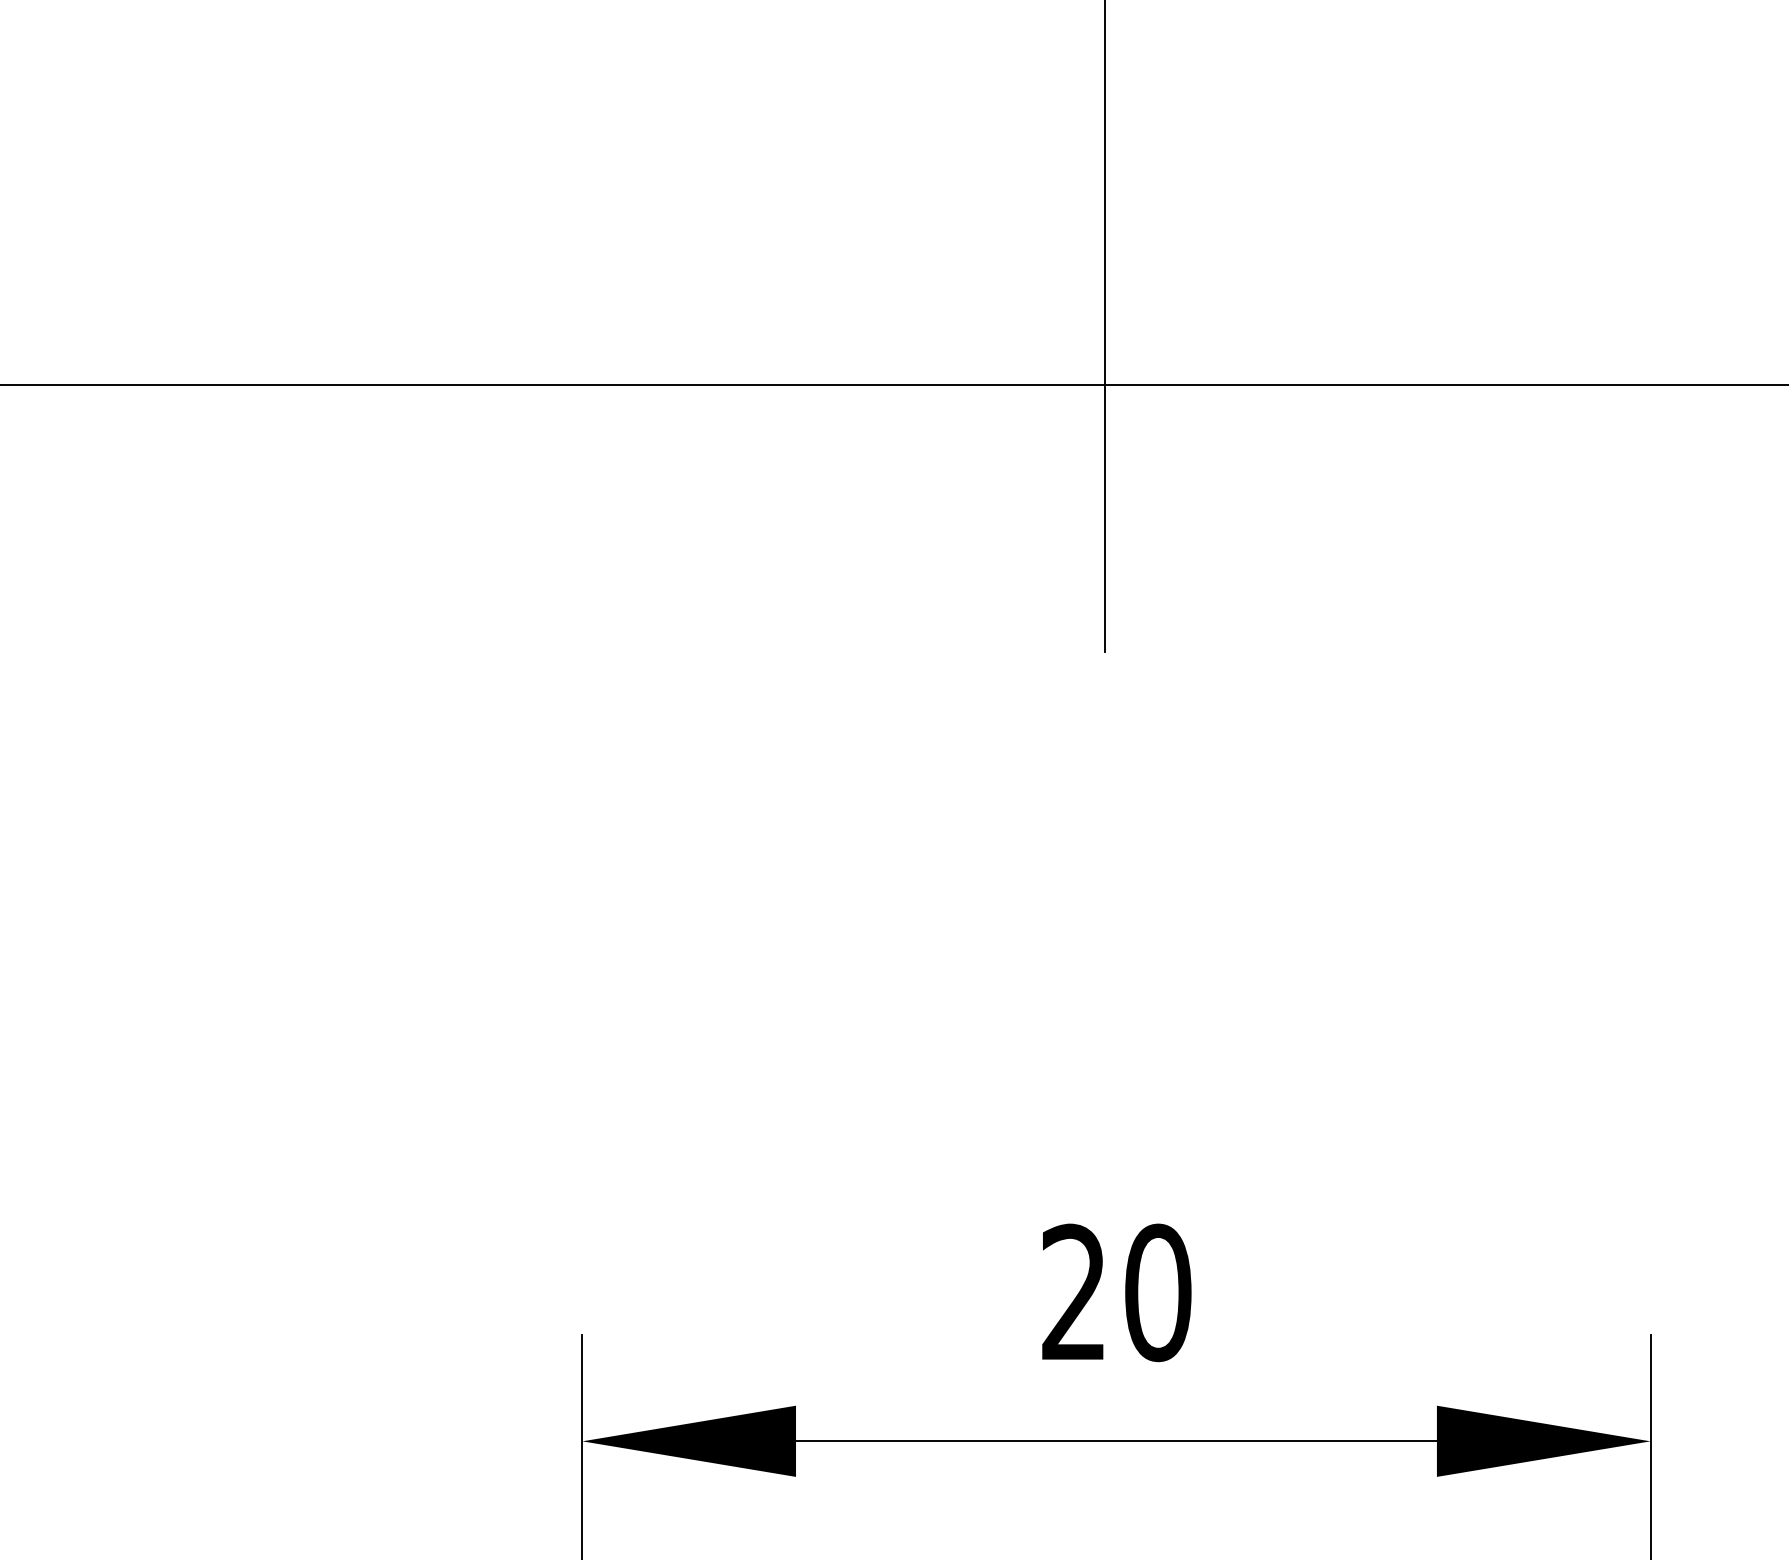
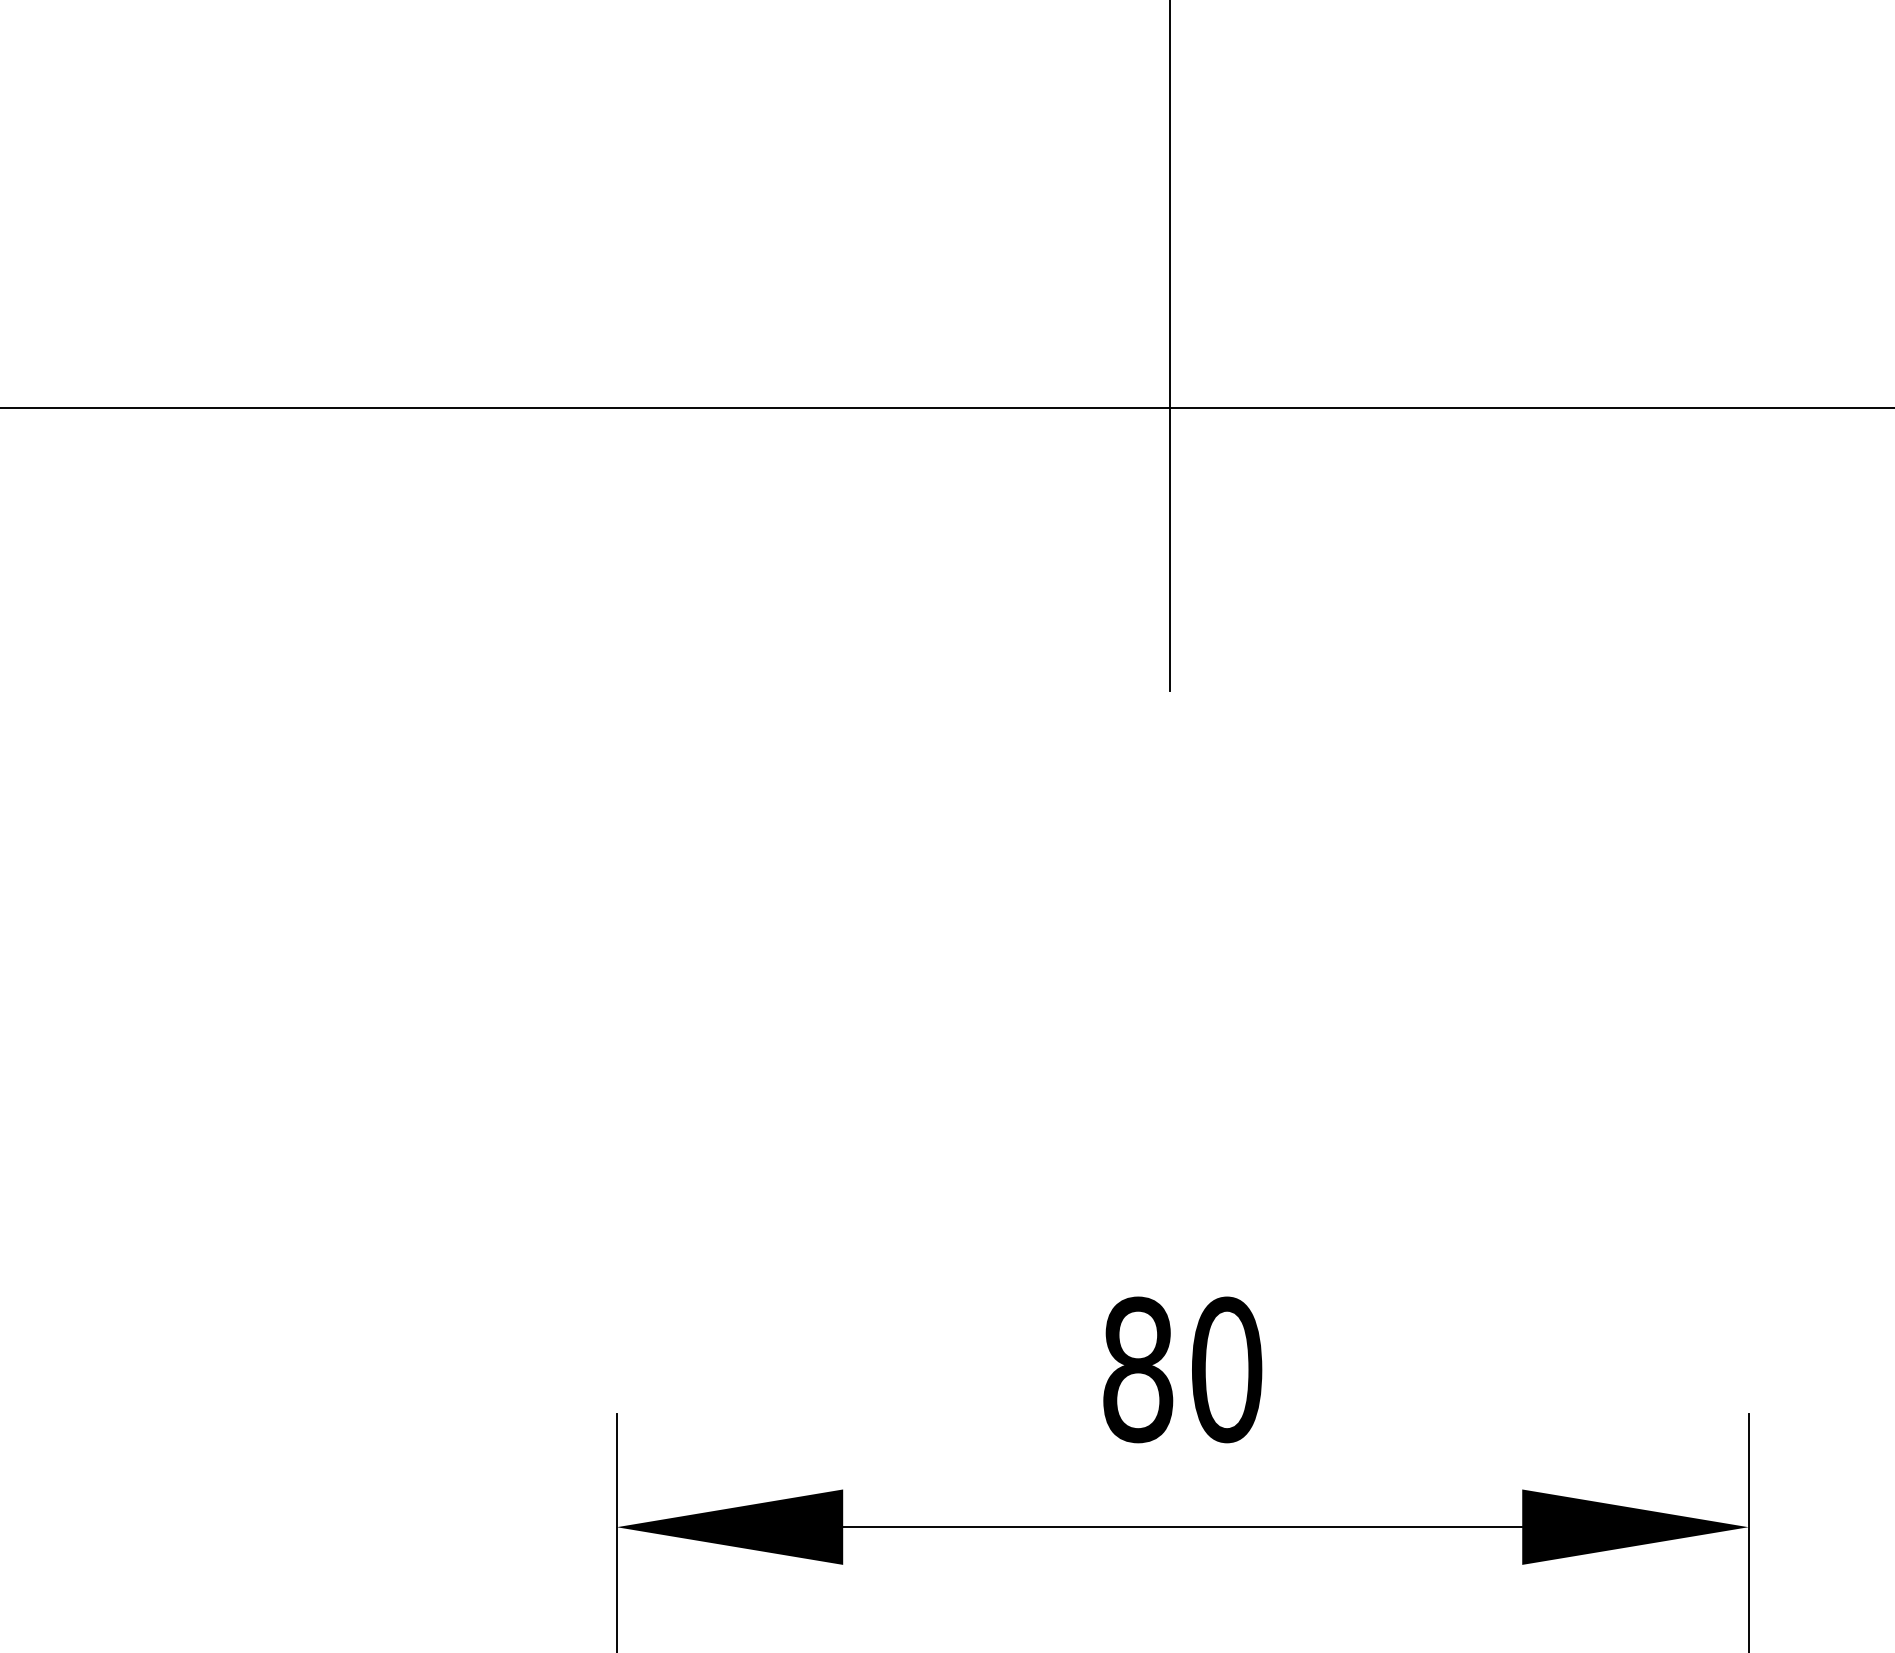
text: (1074, 1292) -> (1138, 1369), 20 -> 80

